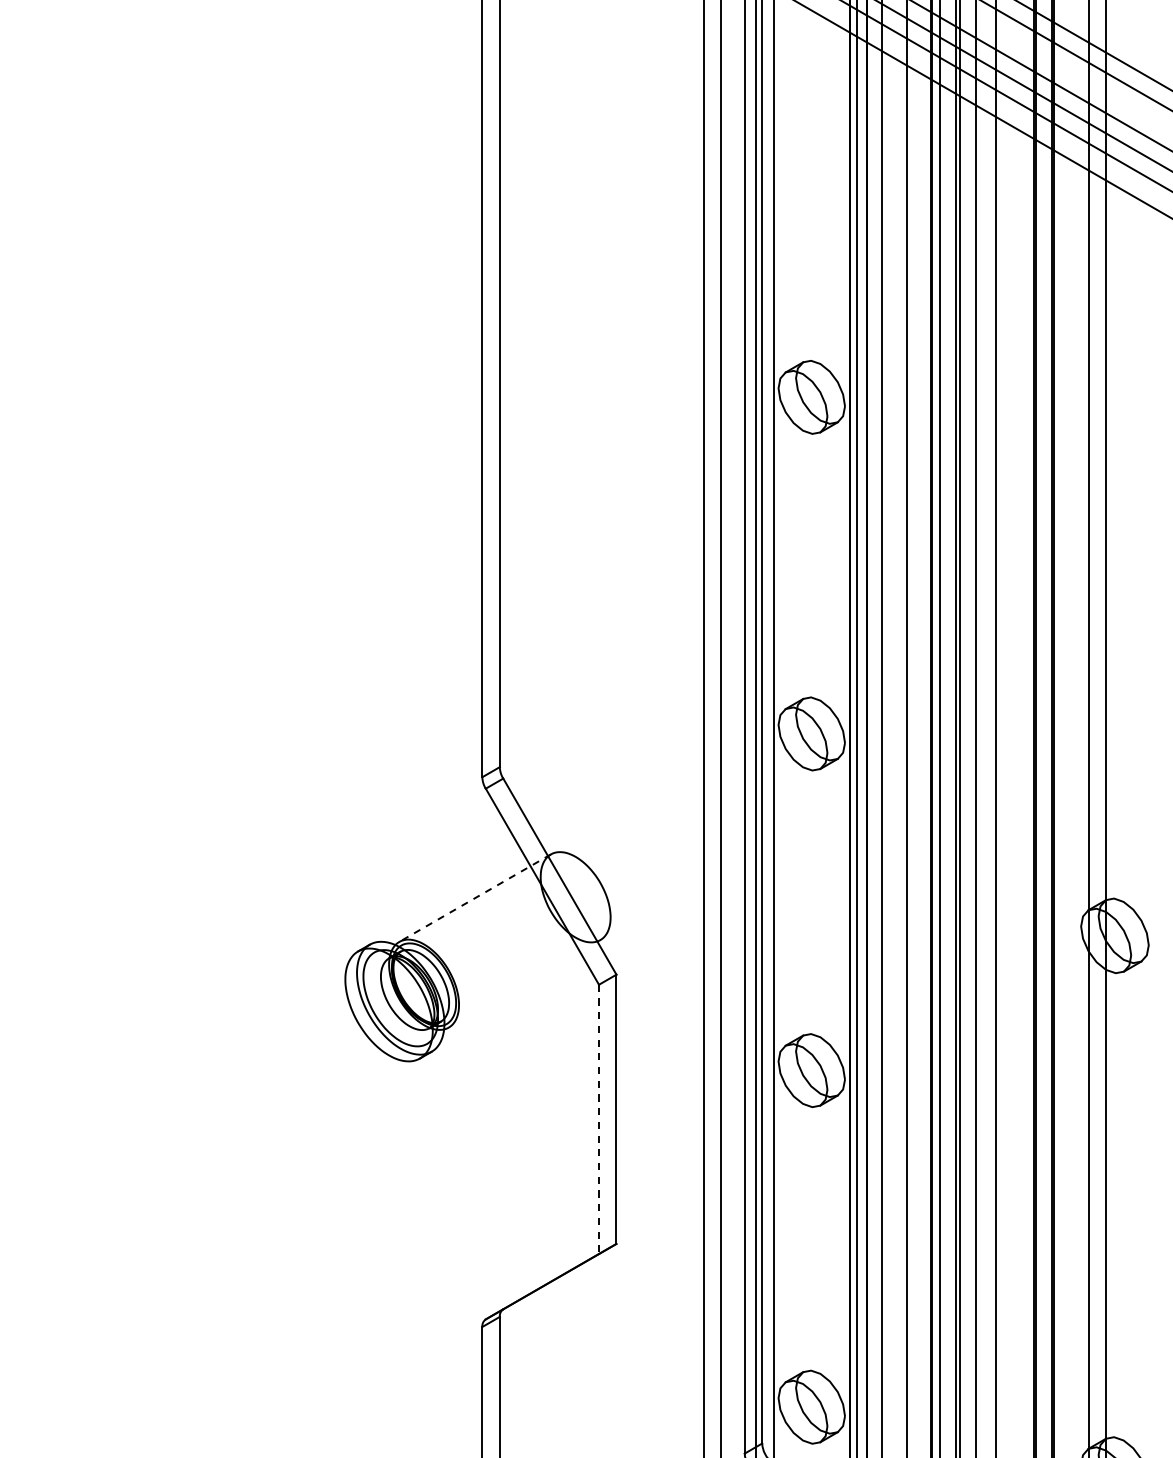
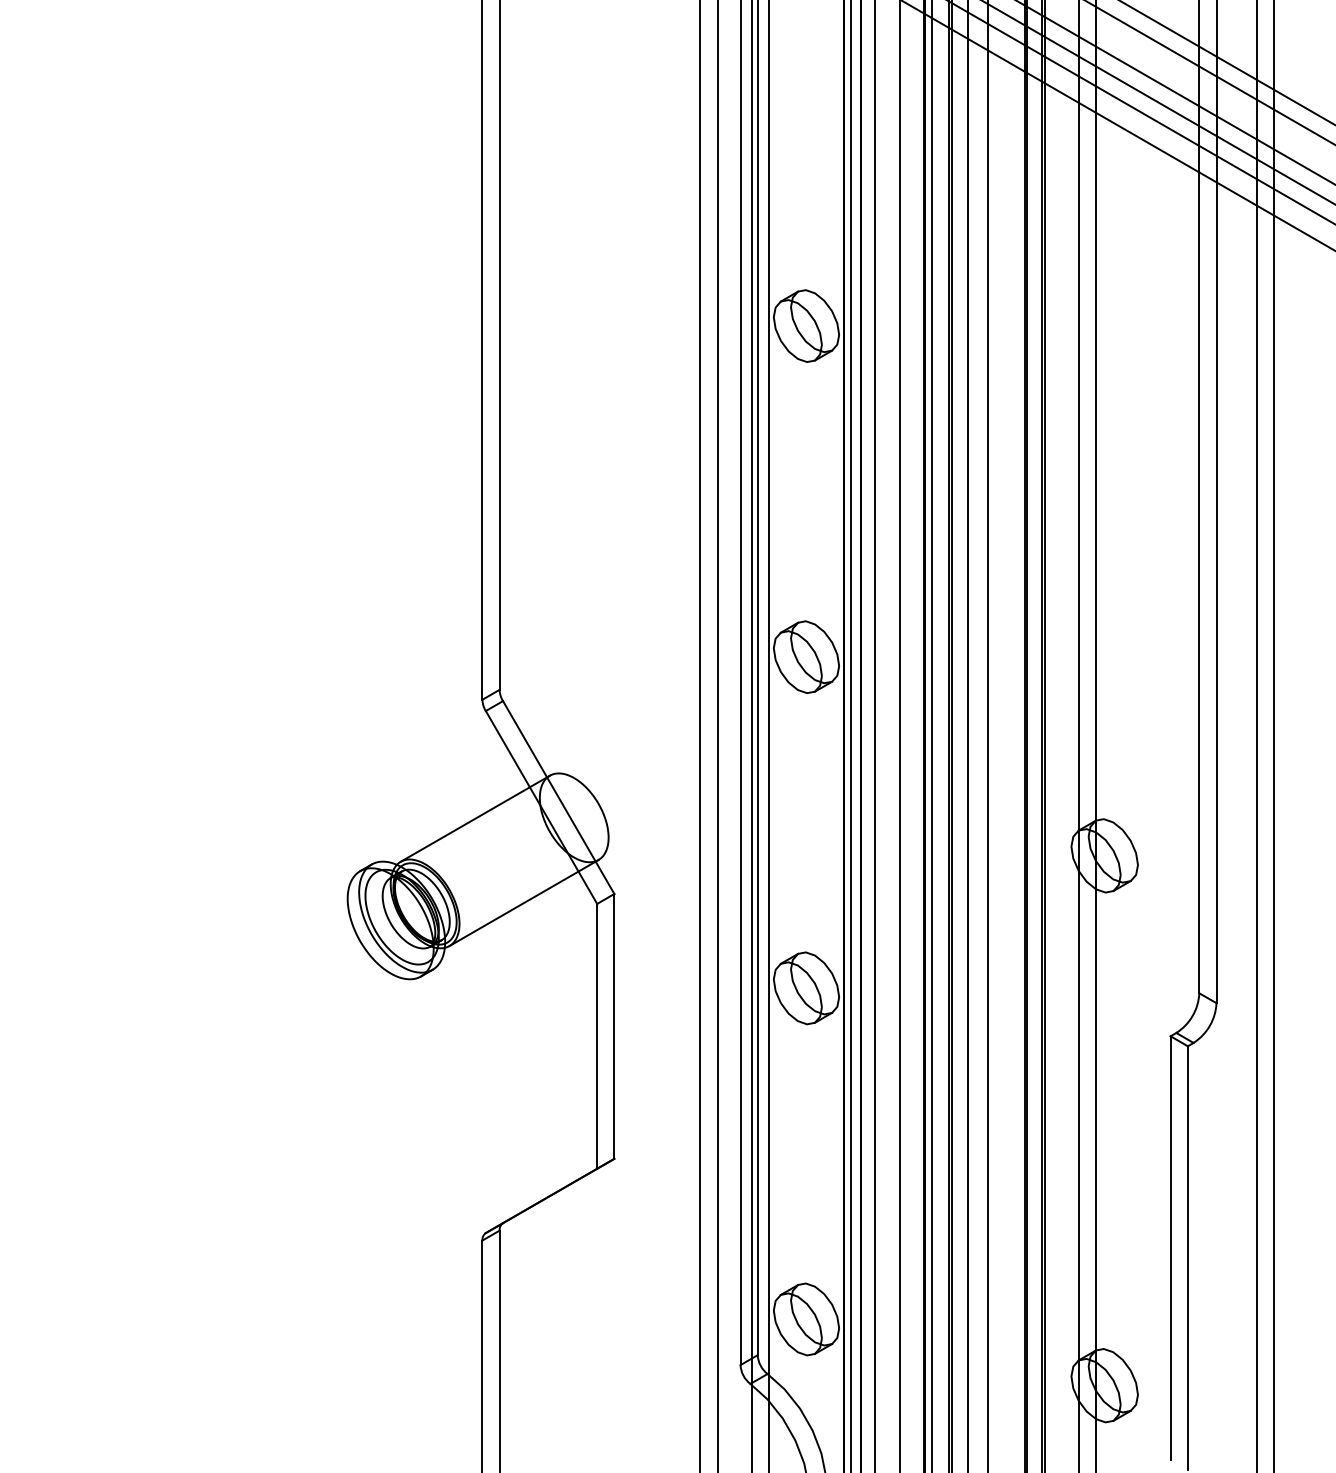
line: (474, 897) -> (474, 818), dashed -> solid
line: (524, 984) -> (523, 903), added
line: (599, 1119) -> (597, 1036), dashed -> solid

